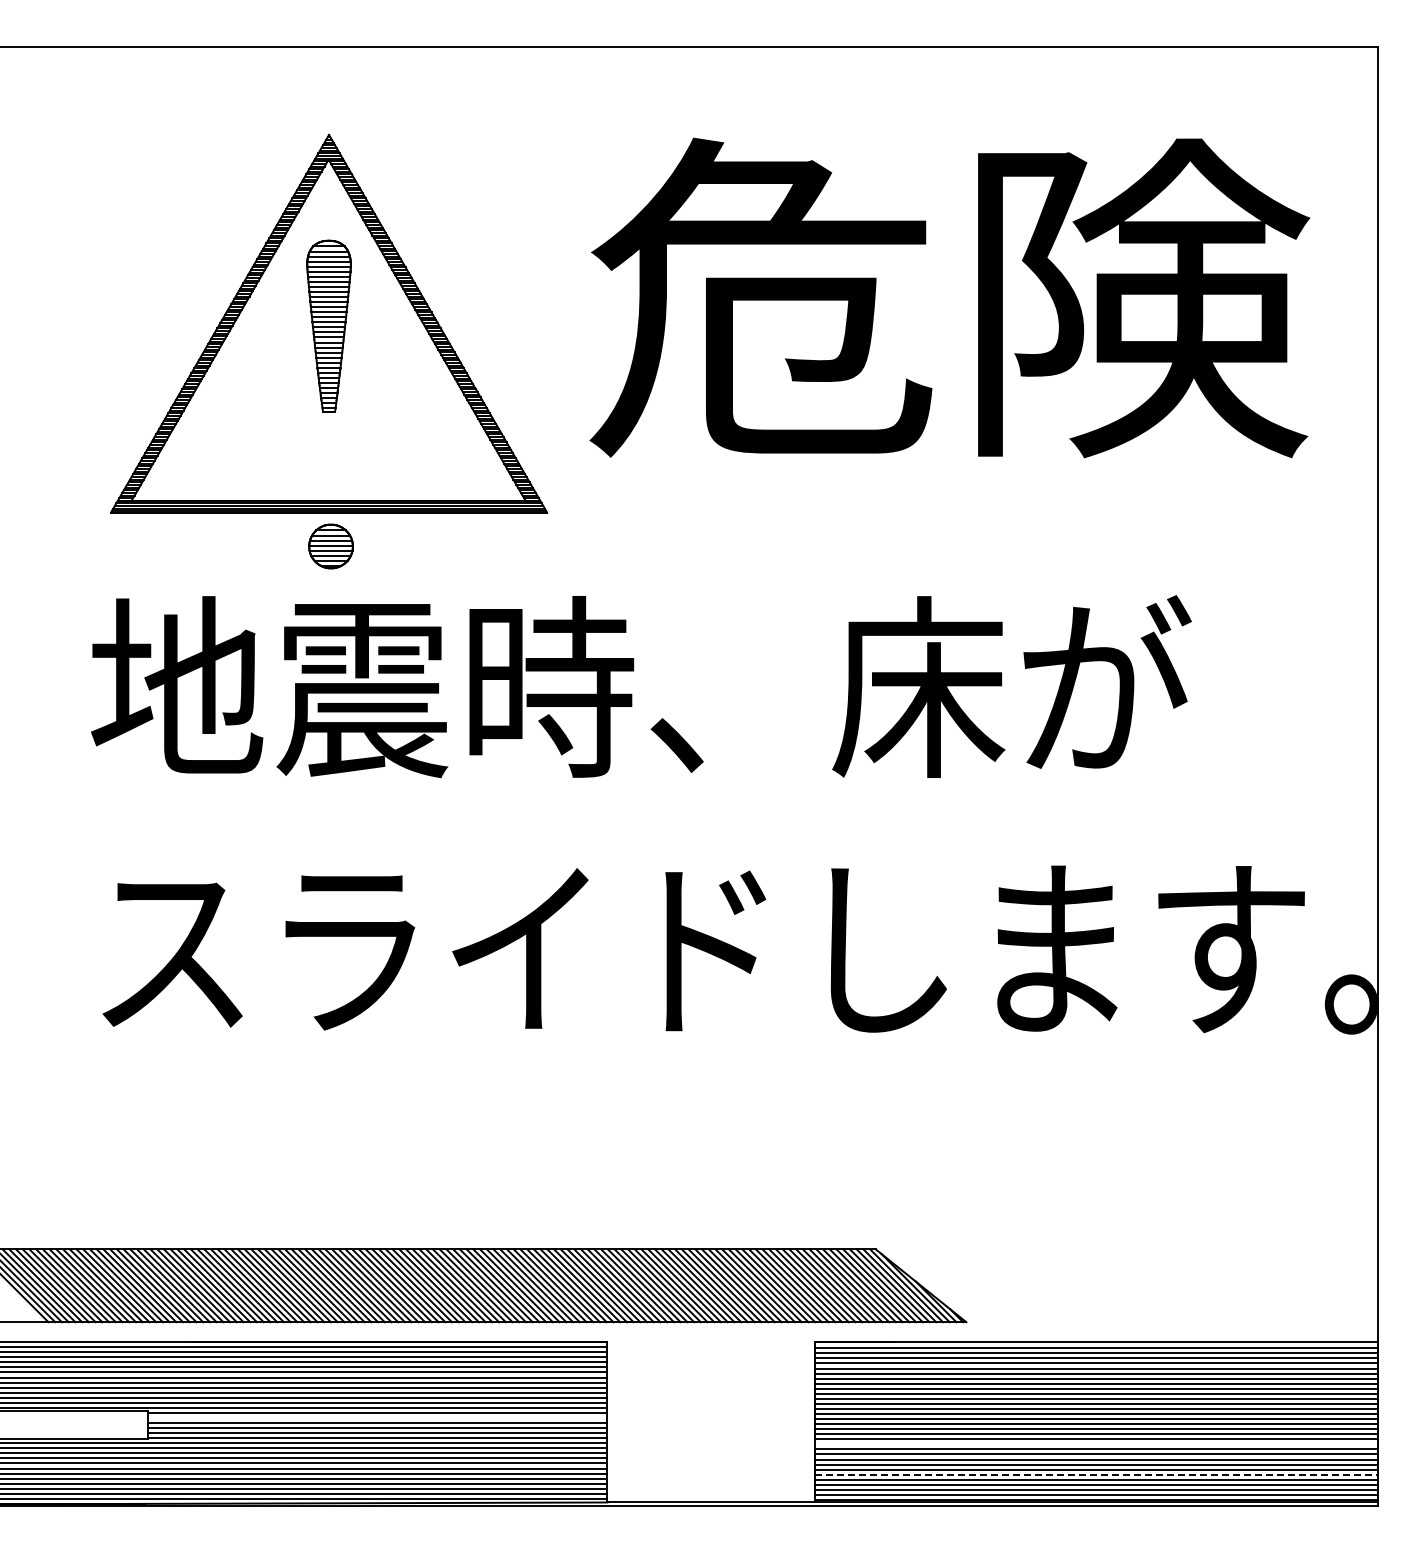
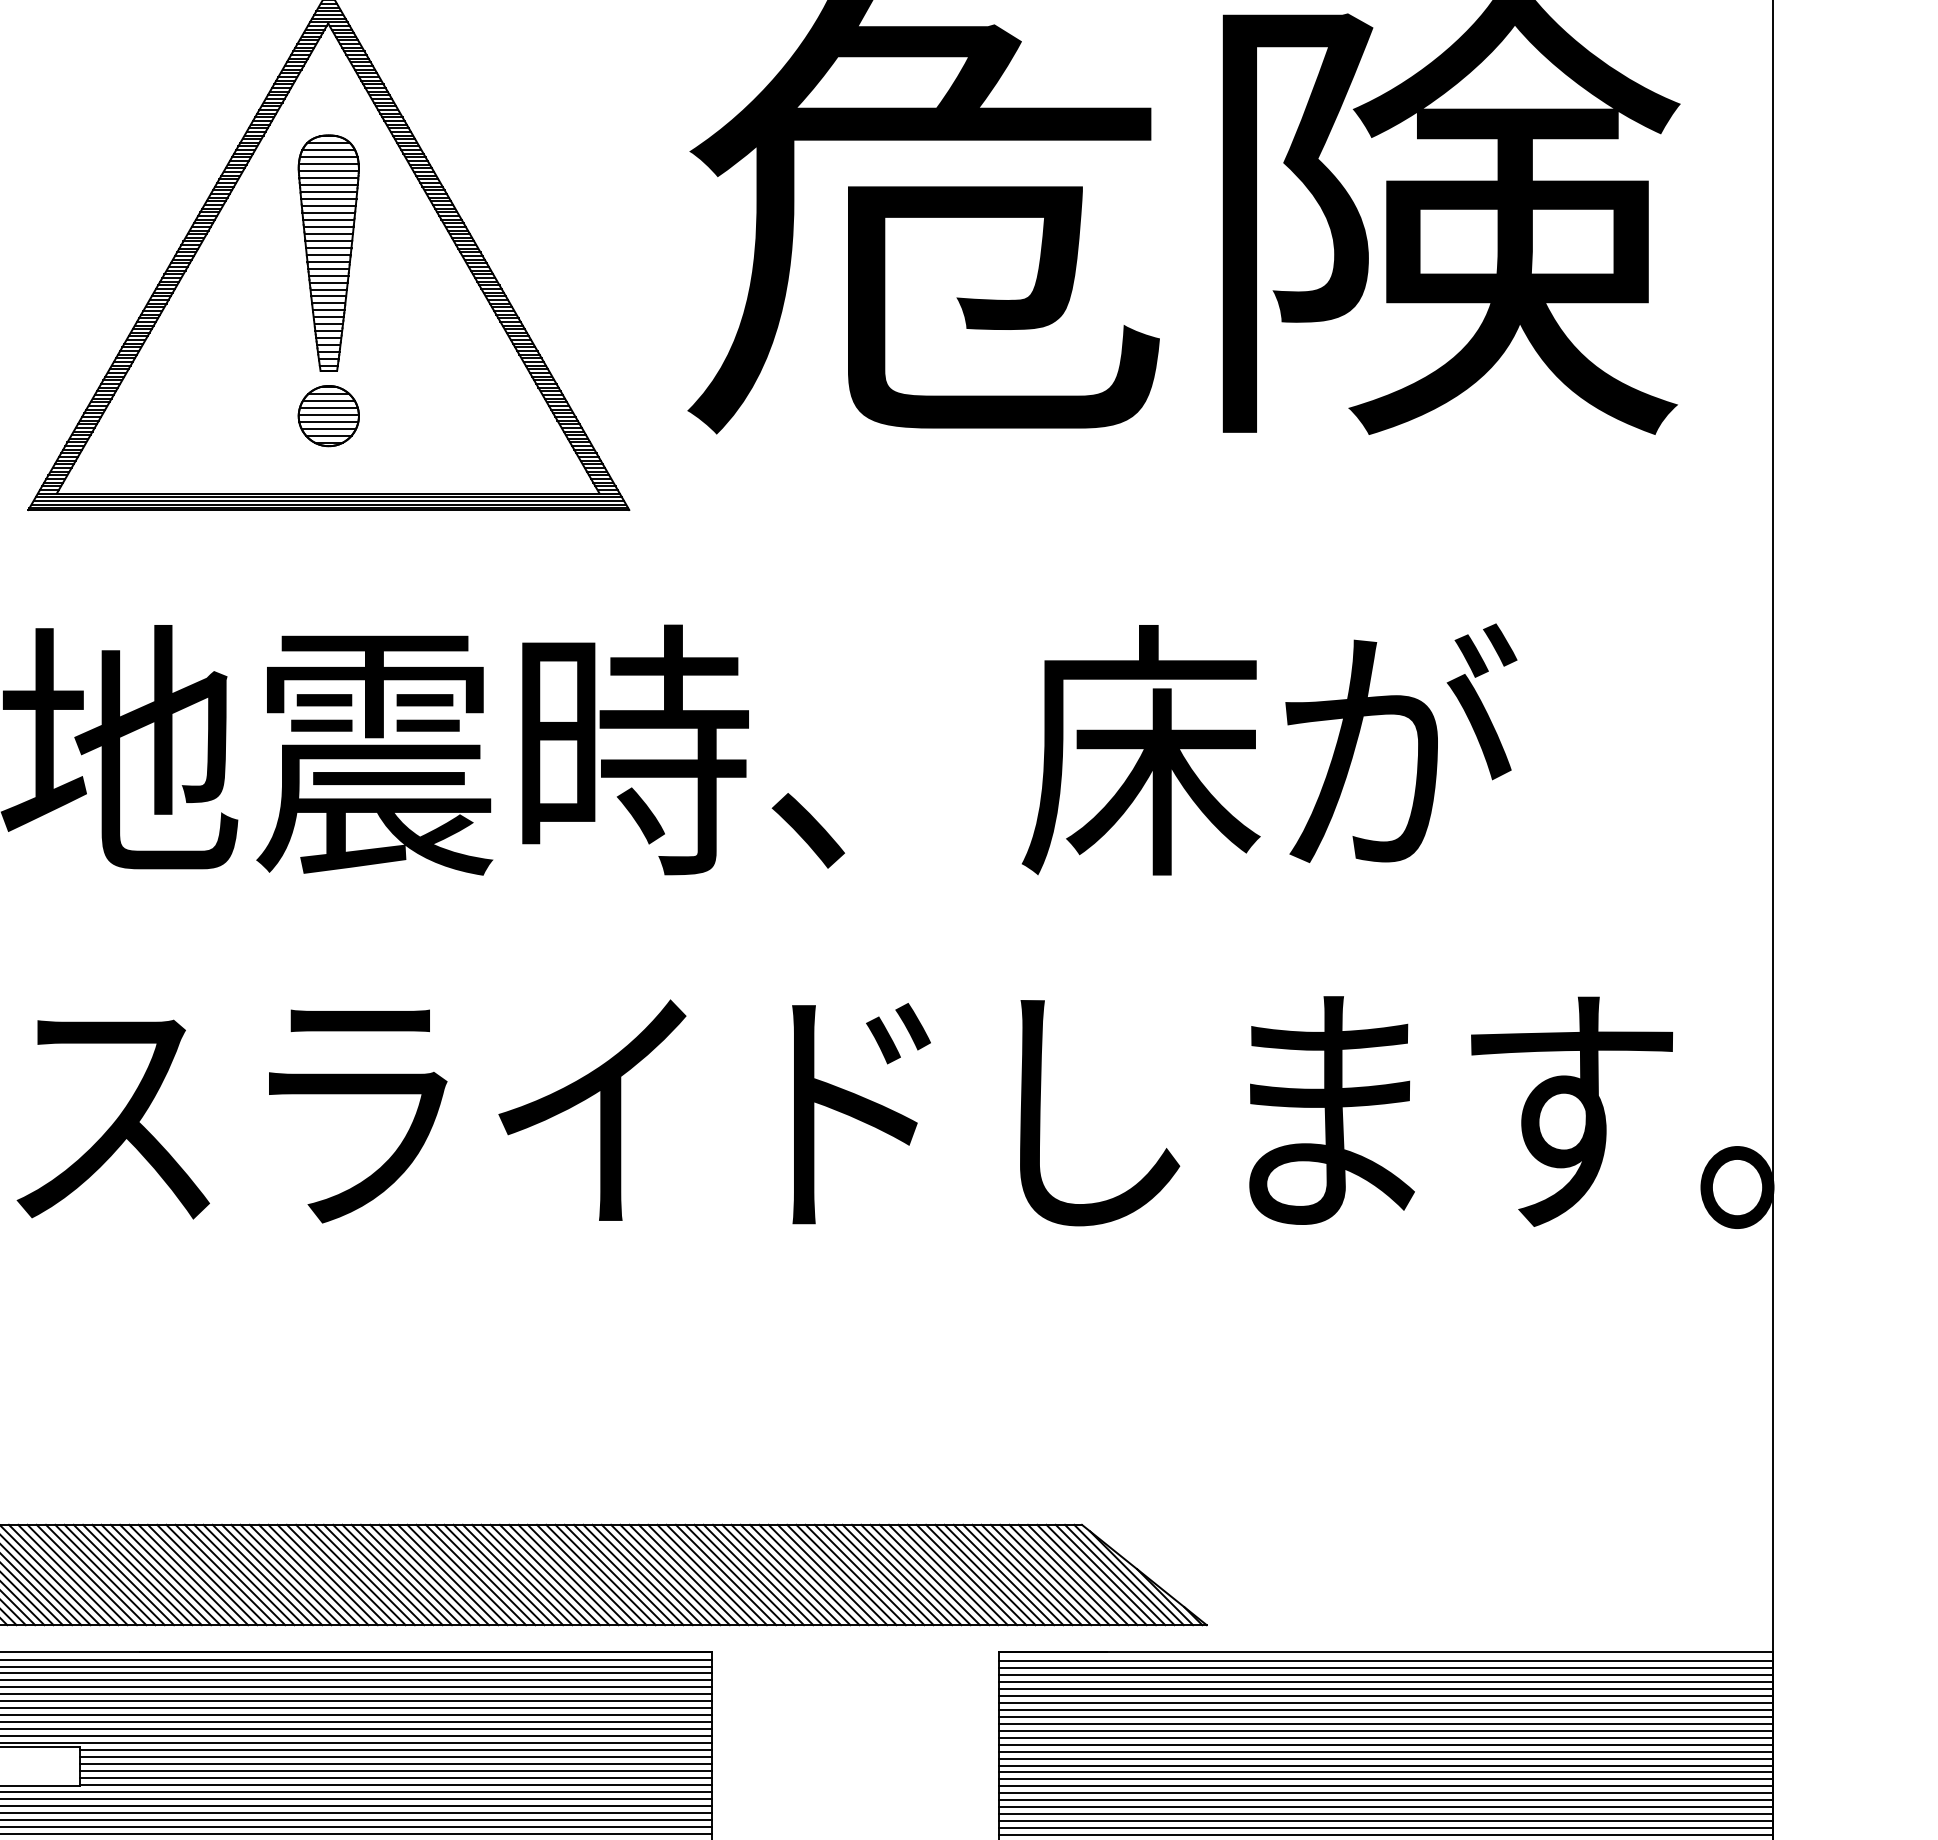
part: (330, 546) -> (328, 416), moved
line: (377, 1417) -> (395, 1756), added
line: (1096, 1444) -> (1385, 1793), added
line: (1096, 1474) -> (1385, 1834), dashed -> solid

